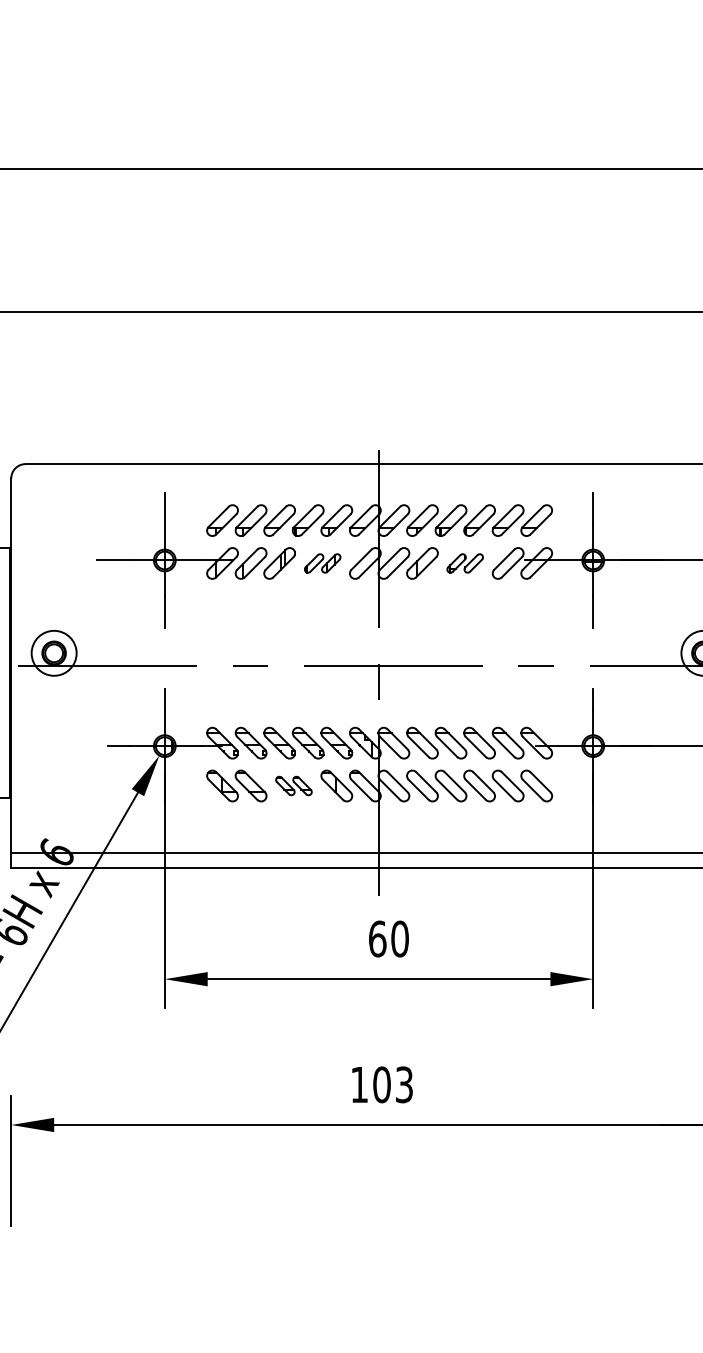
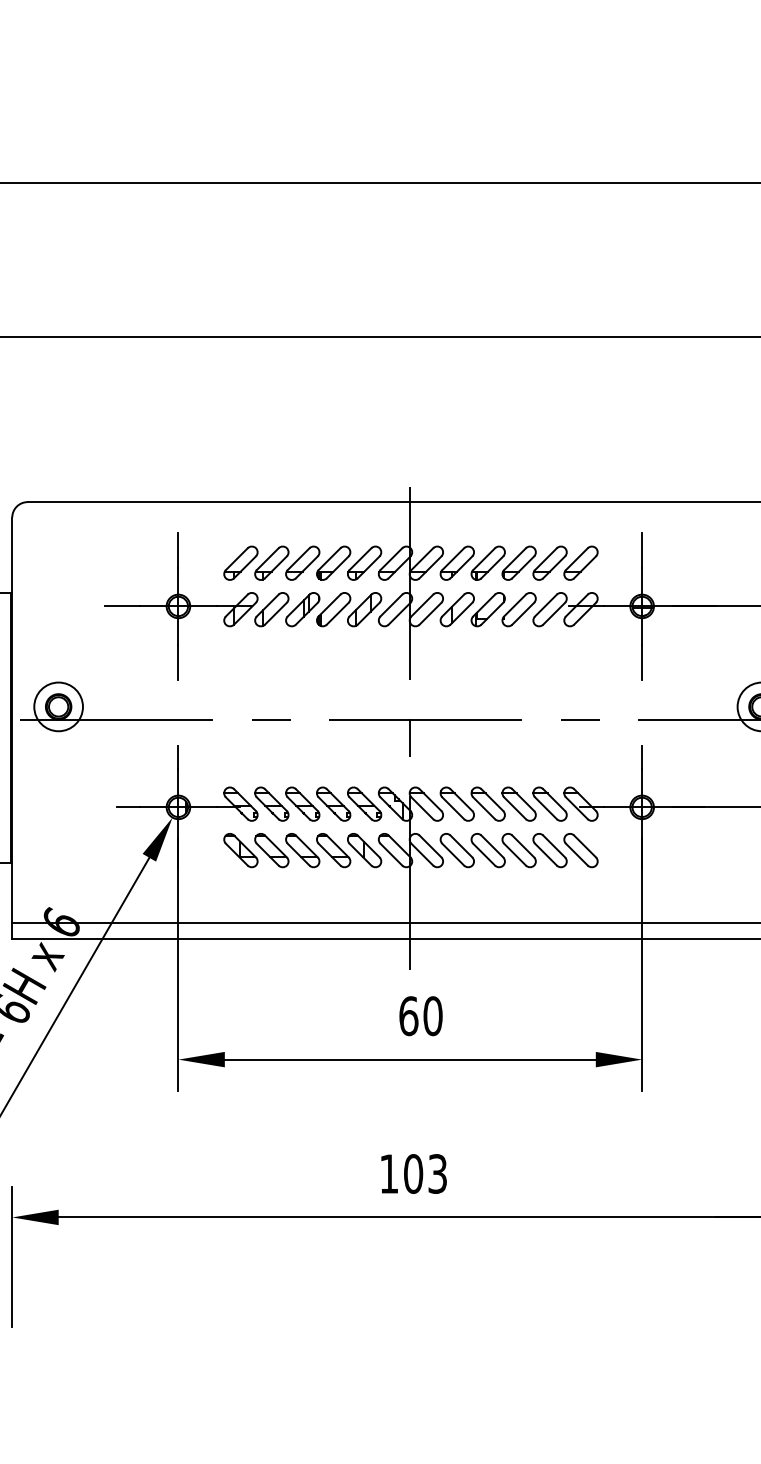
part: (322, 563) -> (349, 609), size x1.67
part: (464, 563) -> (502, 609), size x1.67
part: (293, 785) -> (317, 849), size x1.67

